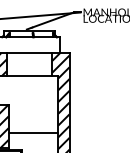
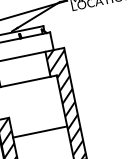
line: (33, 132) -> (40, 131), moved

